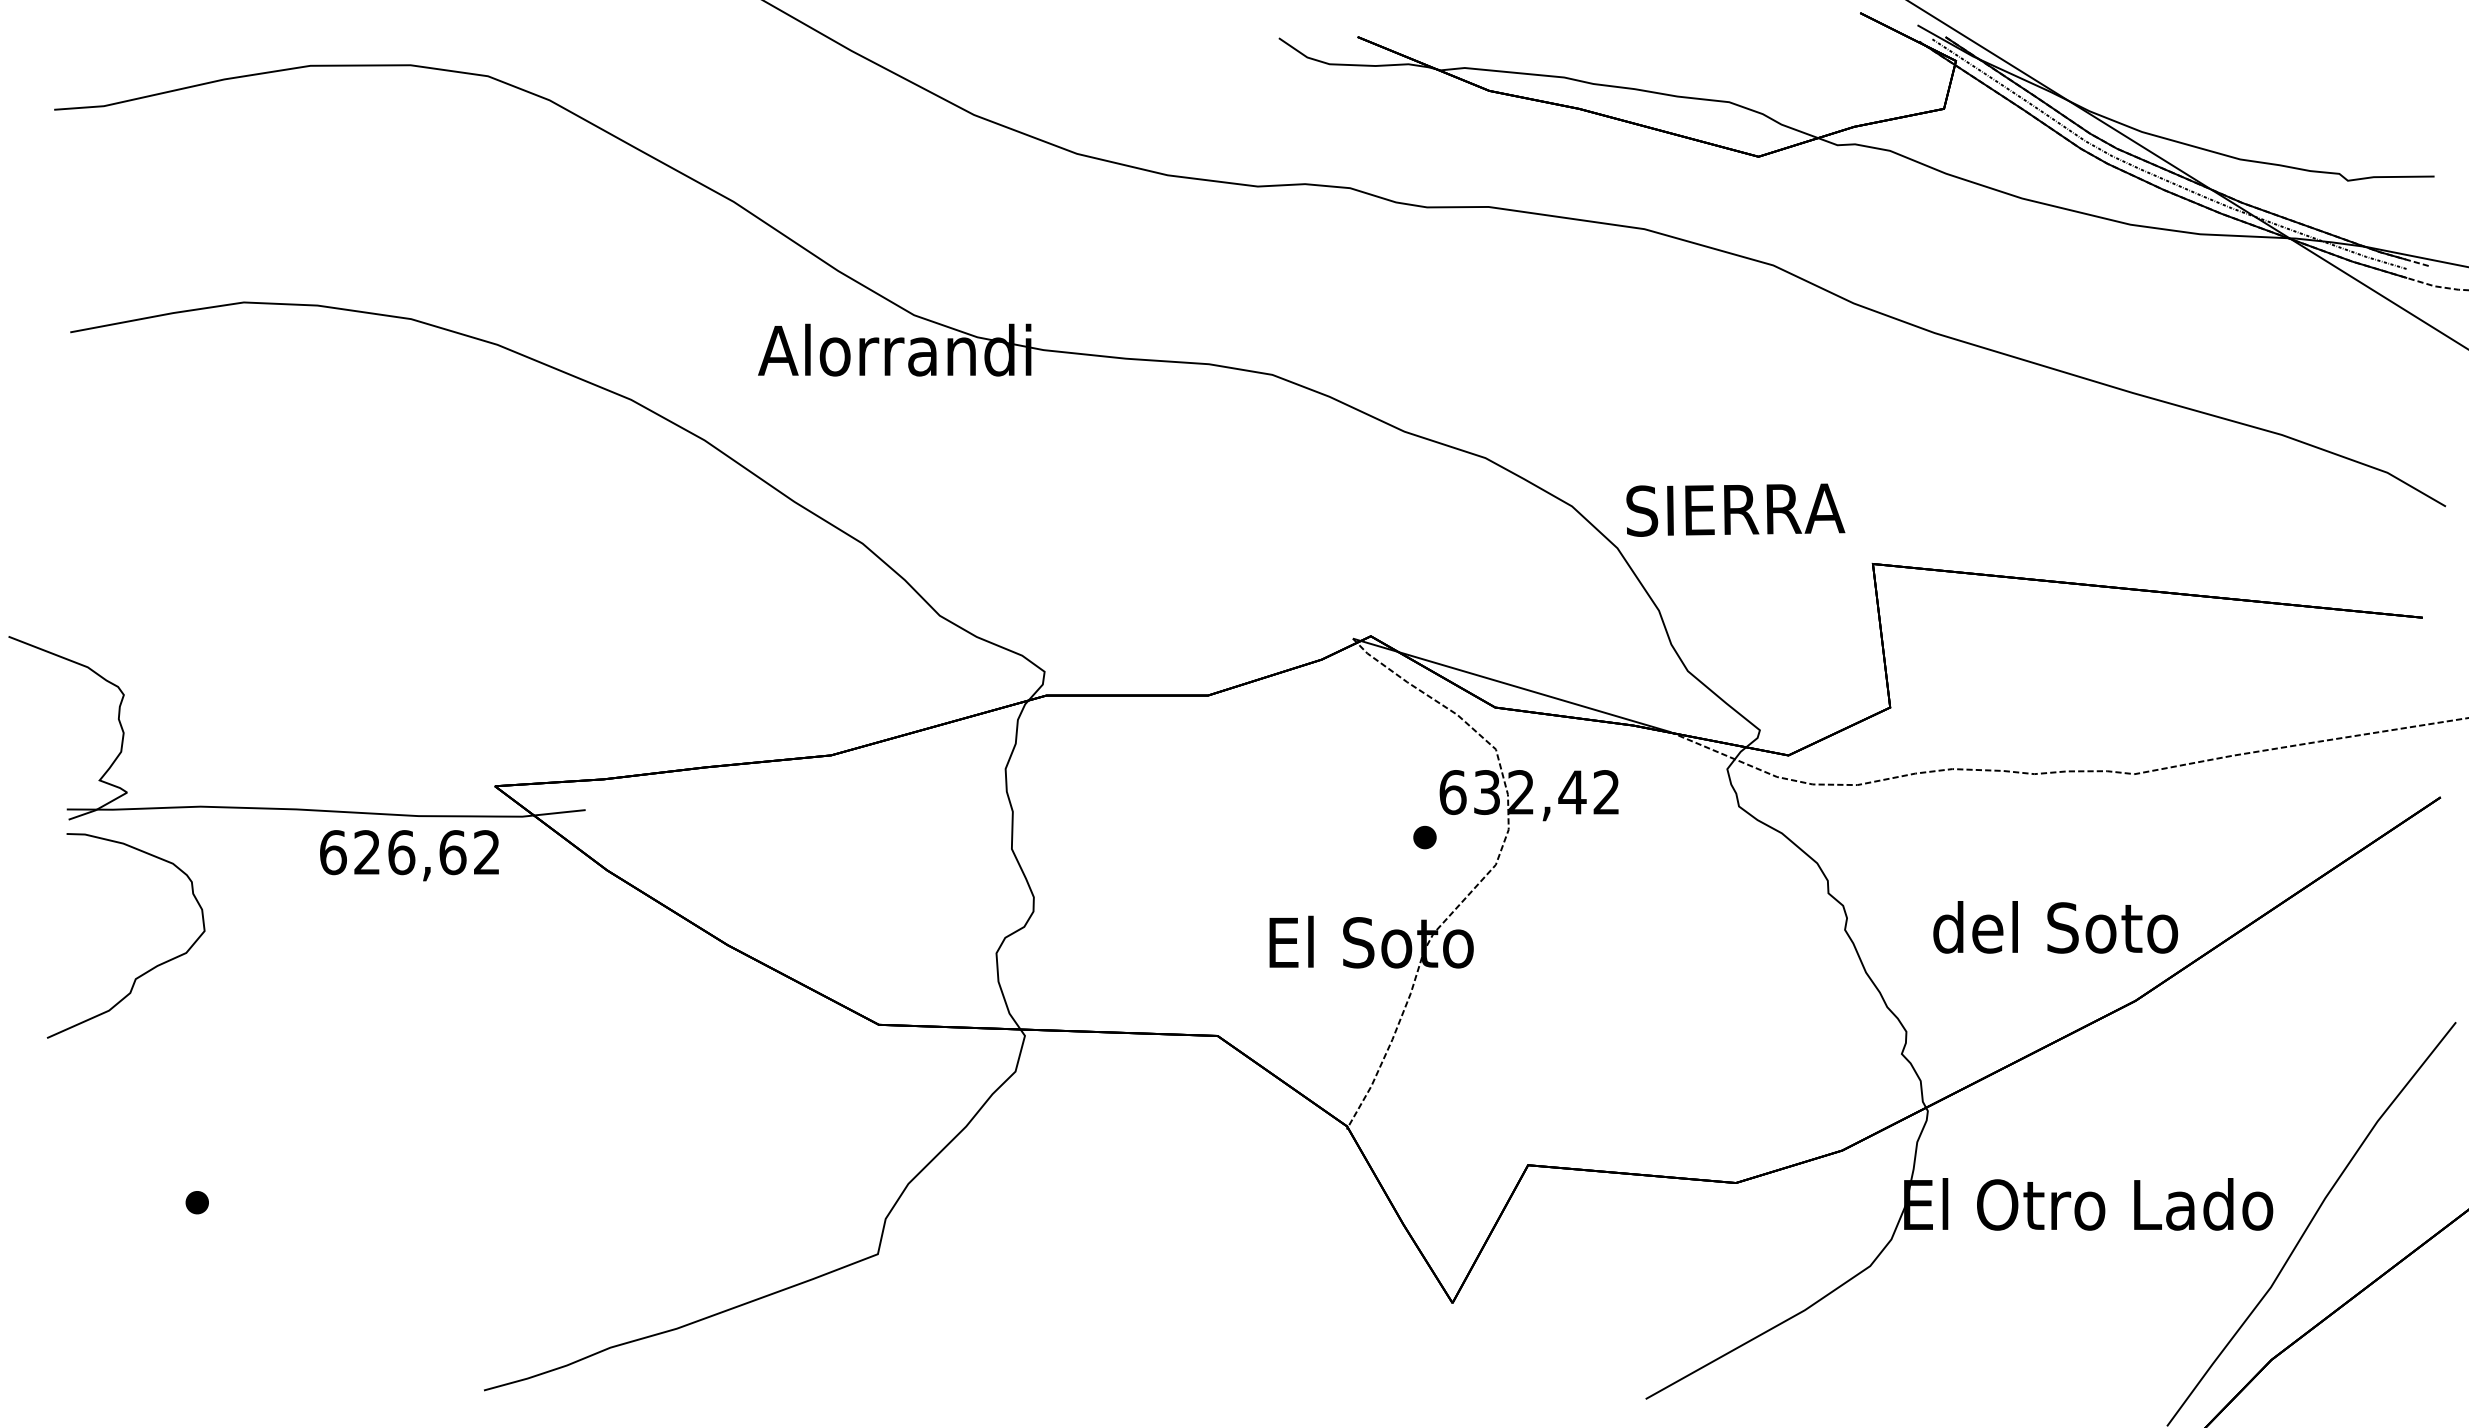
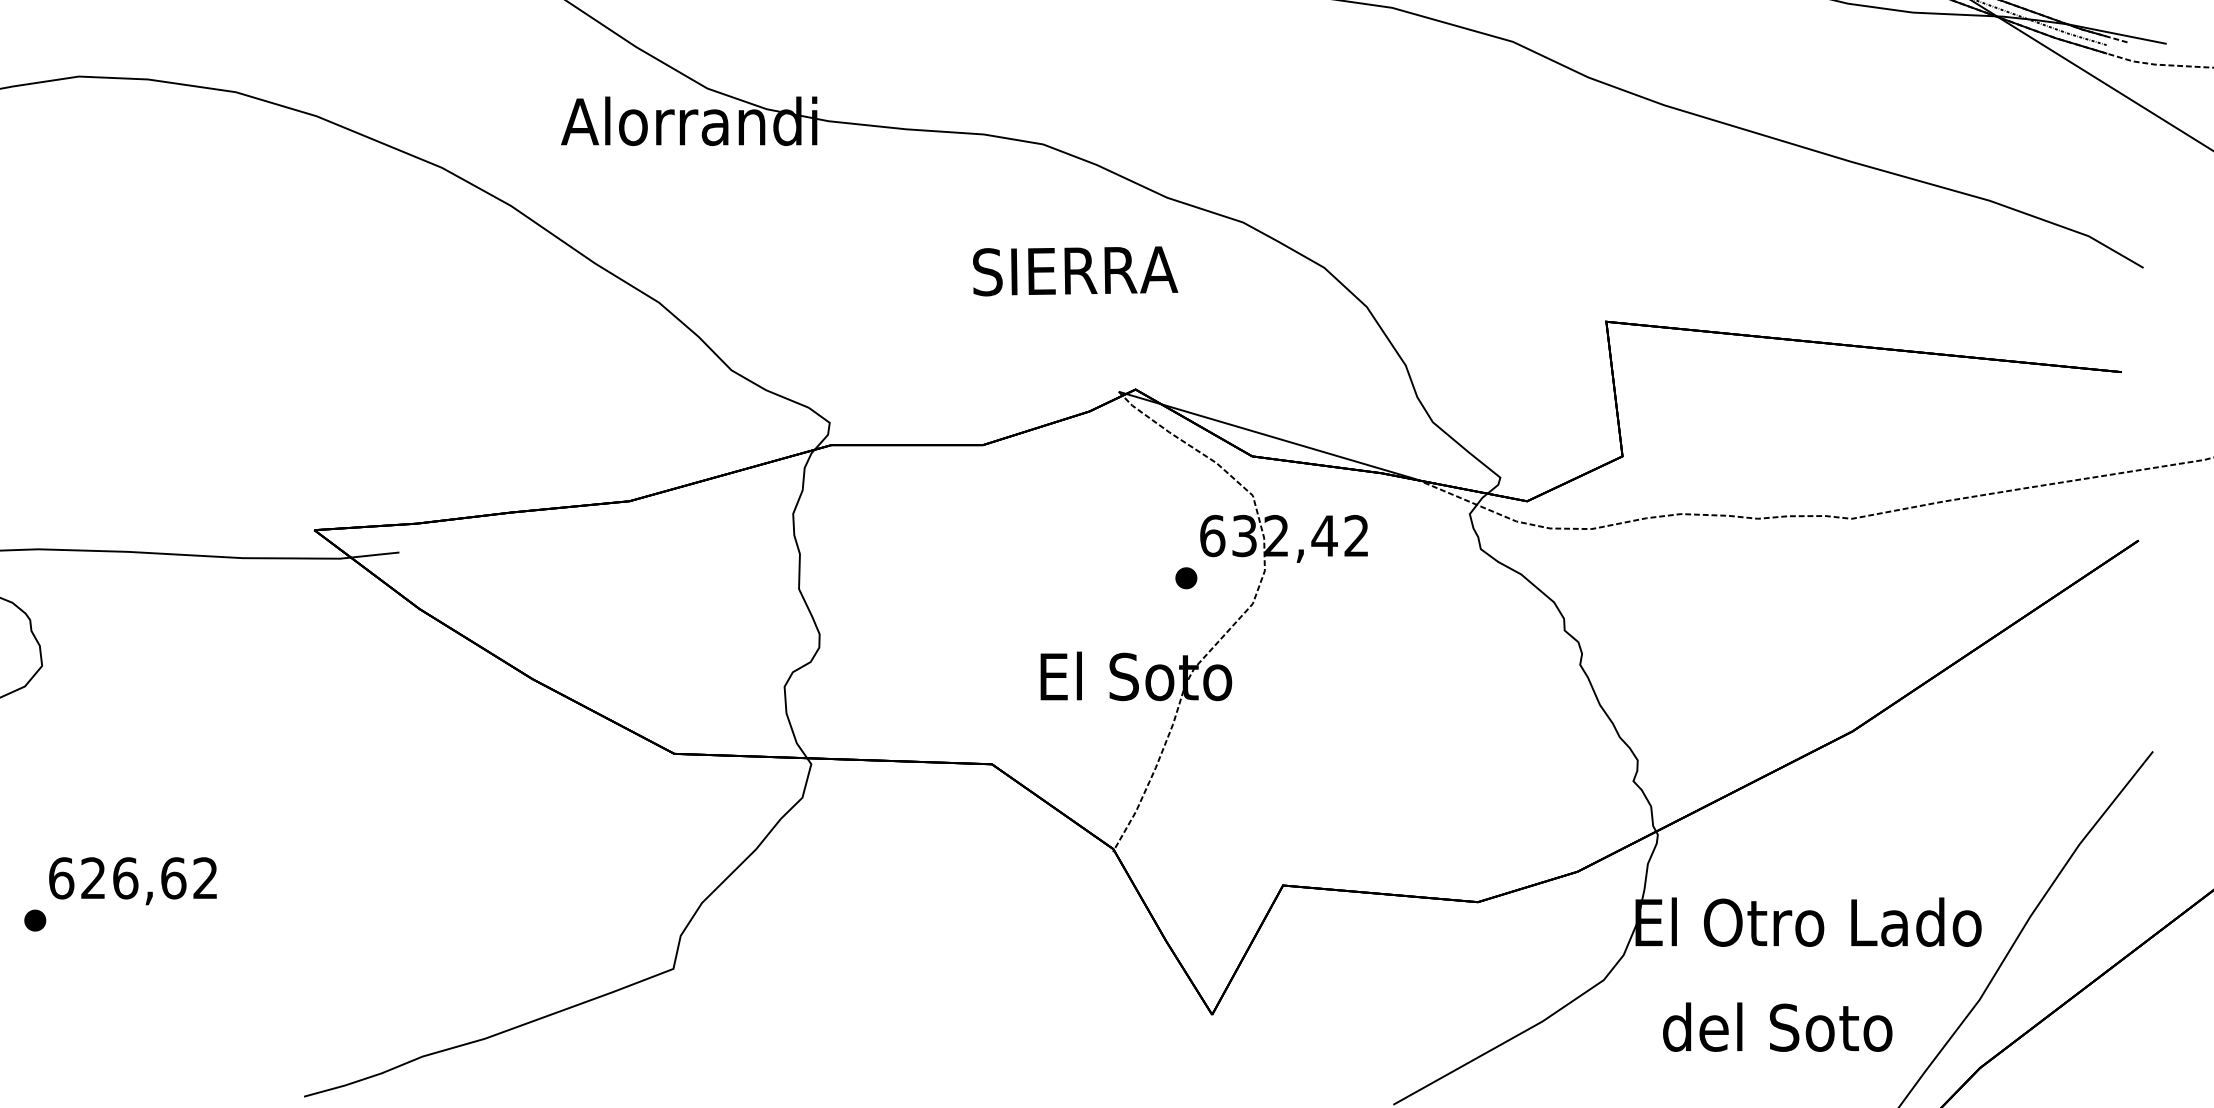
text: (1735, 509) -> (1075, 270), moved
text: (409, 855) -> (132, 881), moved
text: (2055, 927) -> (1777, 1027), moved

